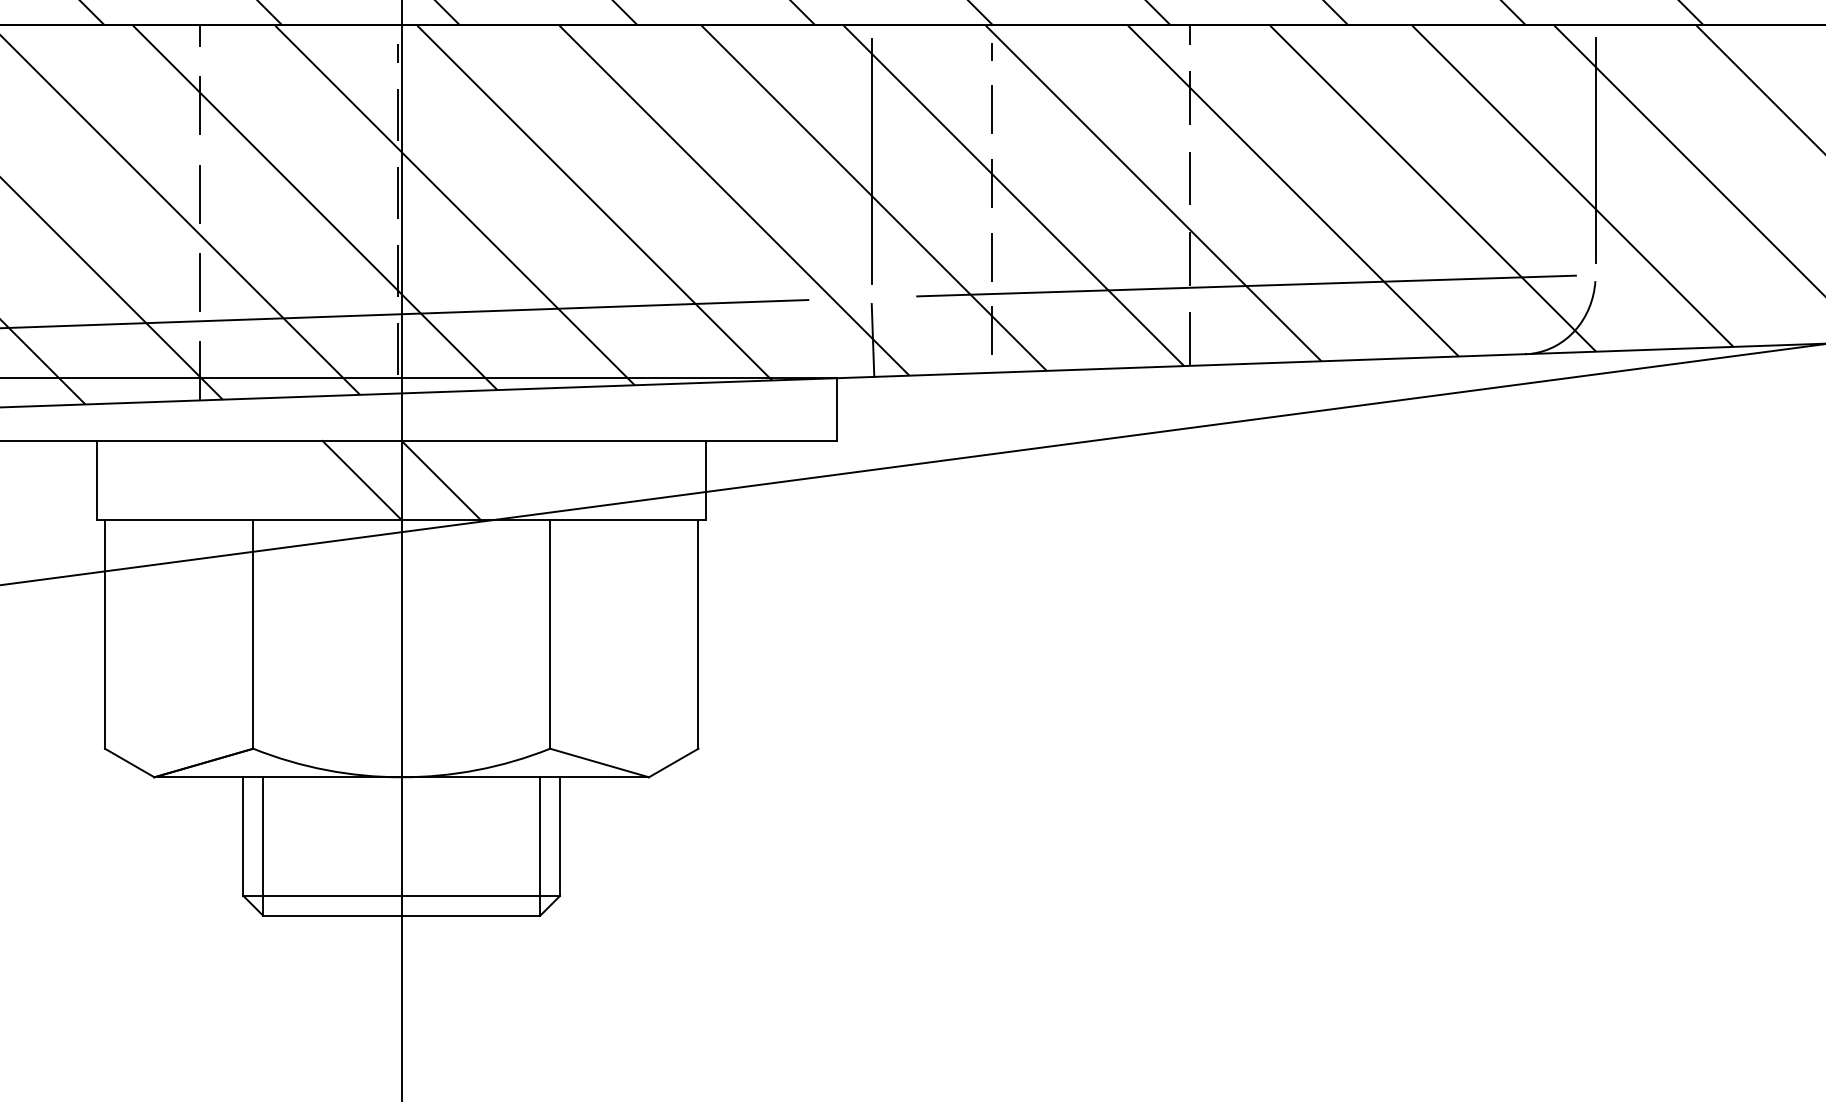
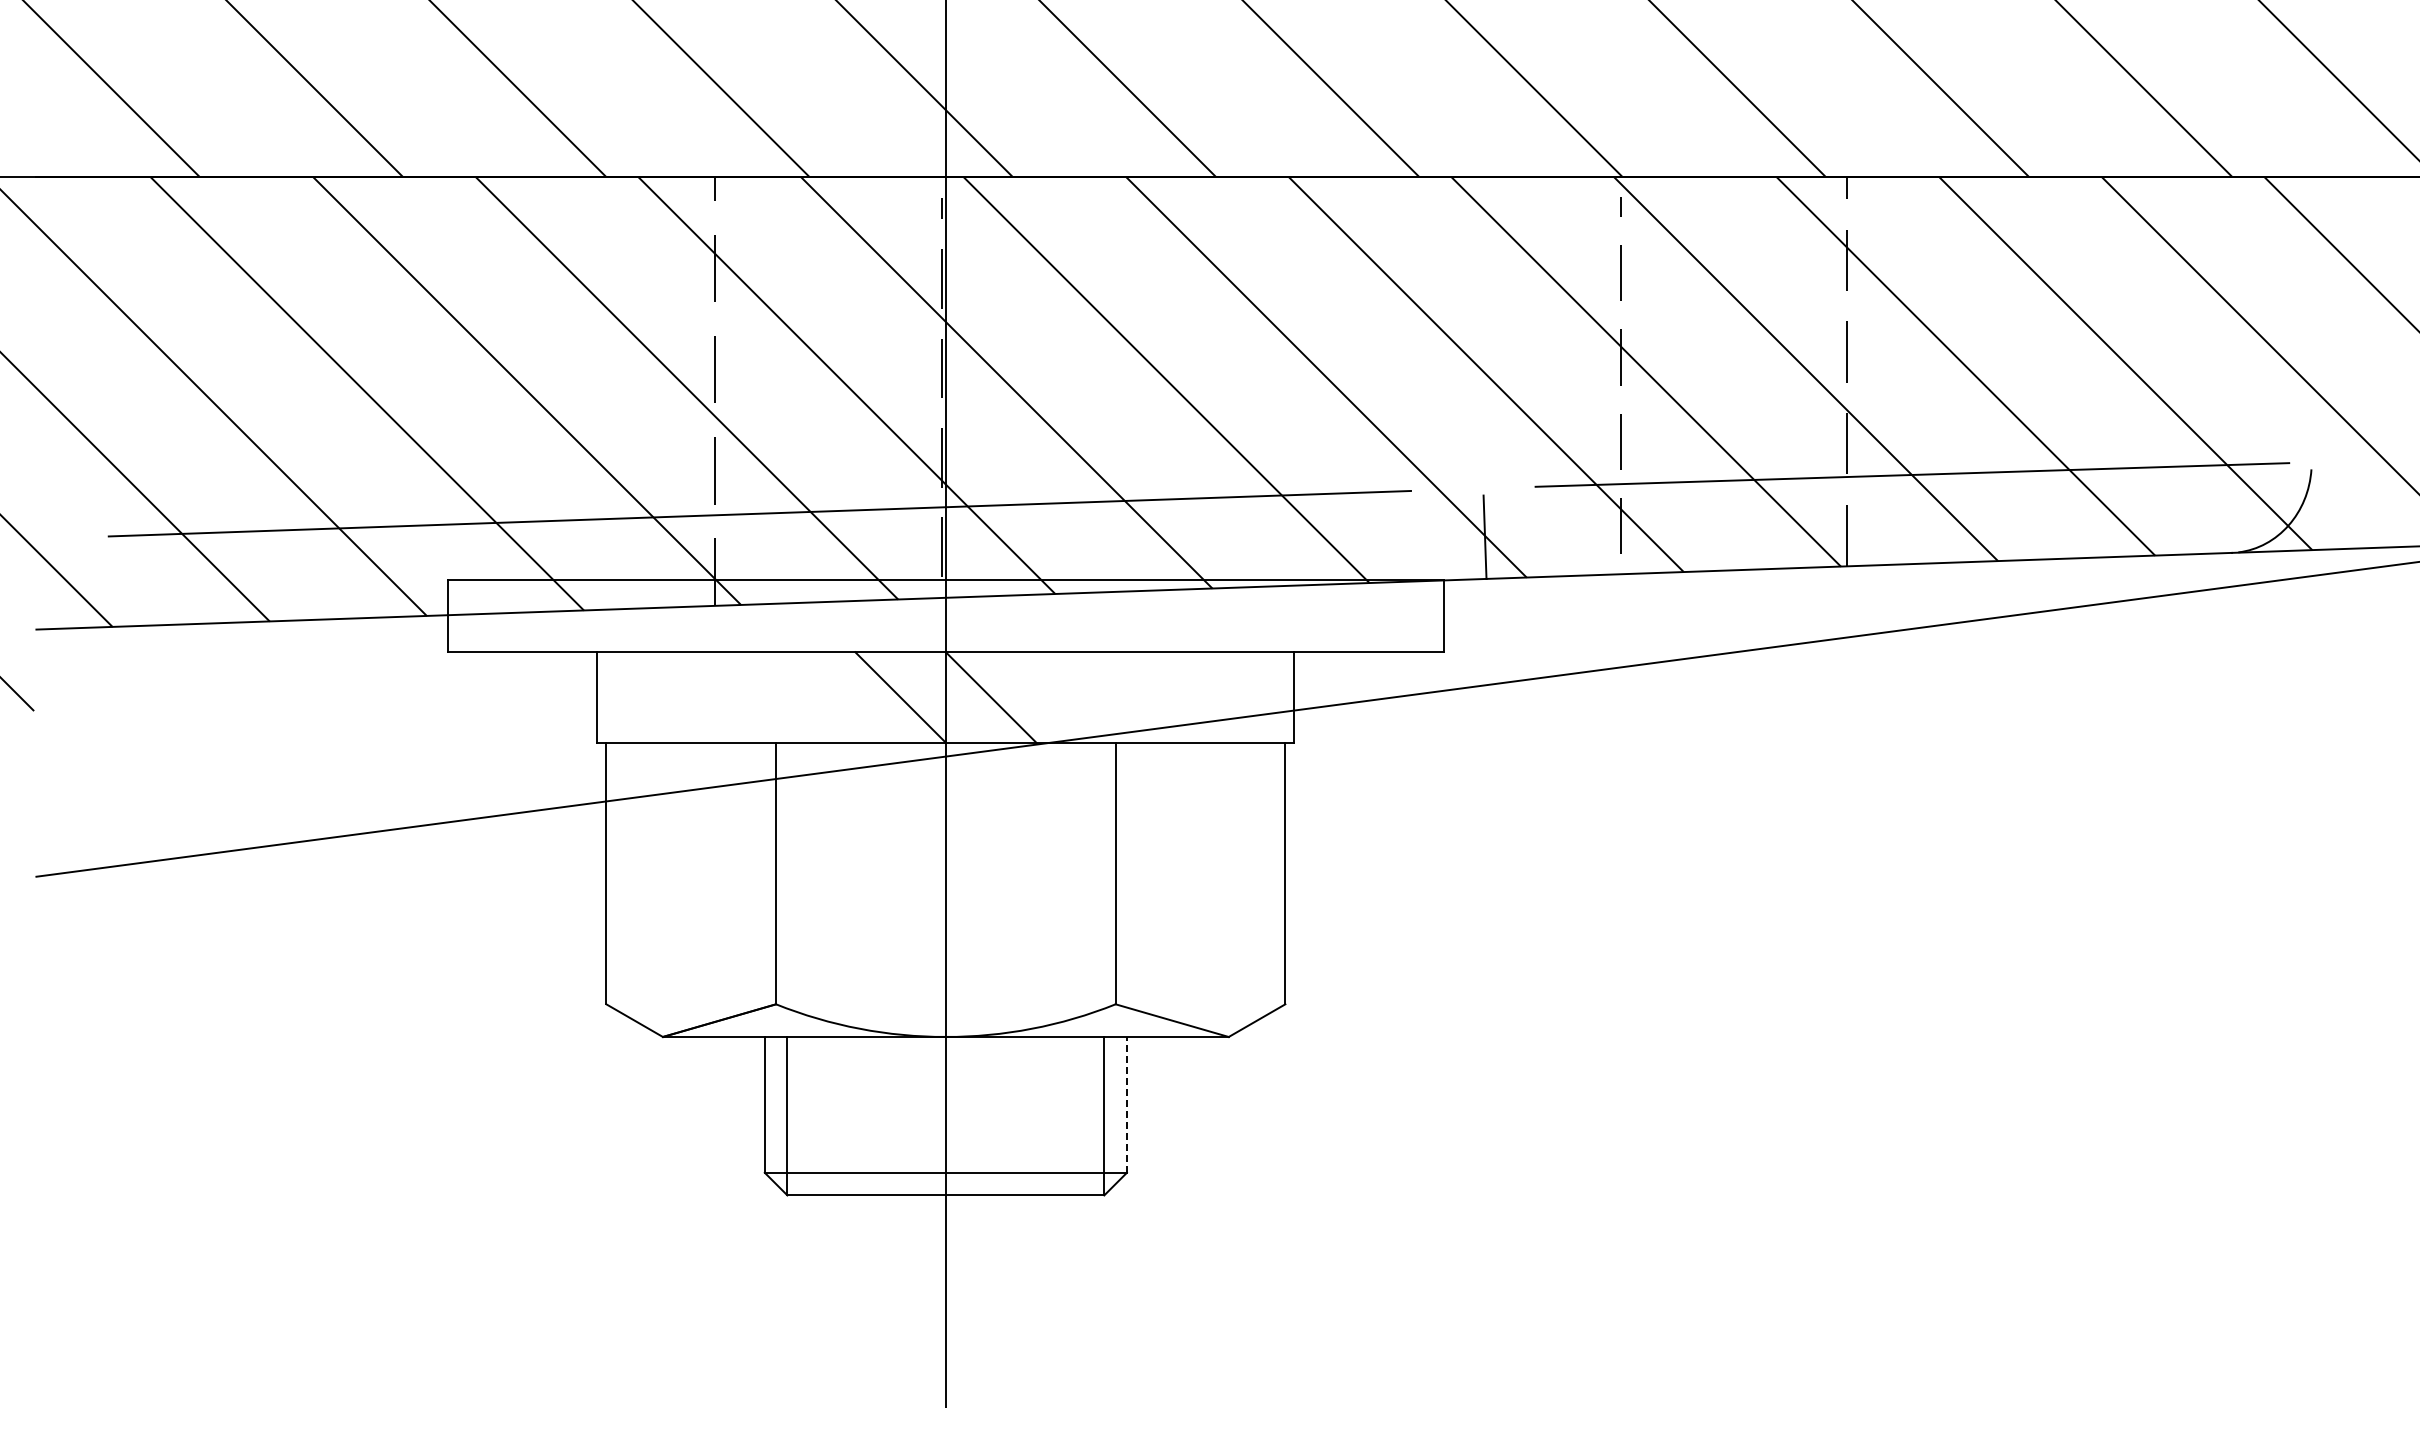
line: (1595, 150) -> (2311, 319), removed
line: (871, 161) -> (1483, 332), removed
line: (559, 836) -> (1126, 1104), solid -> dashed

